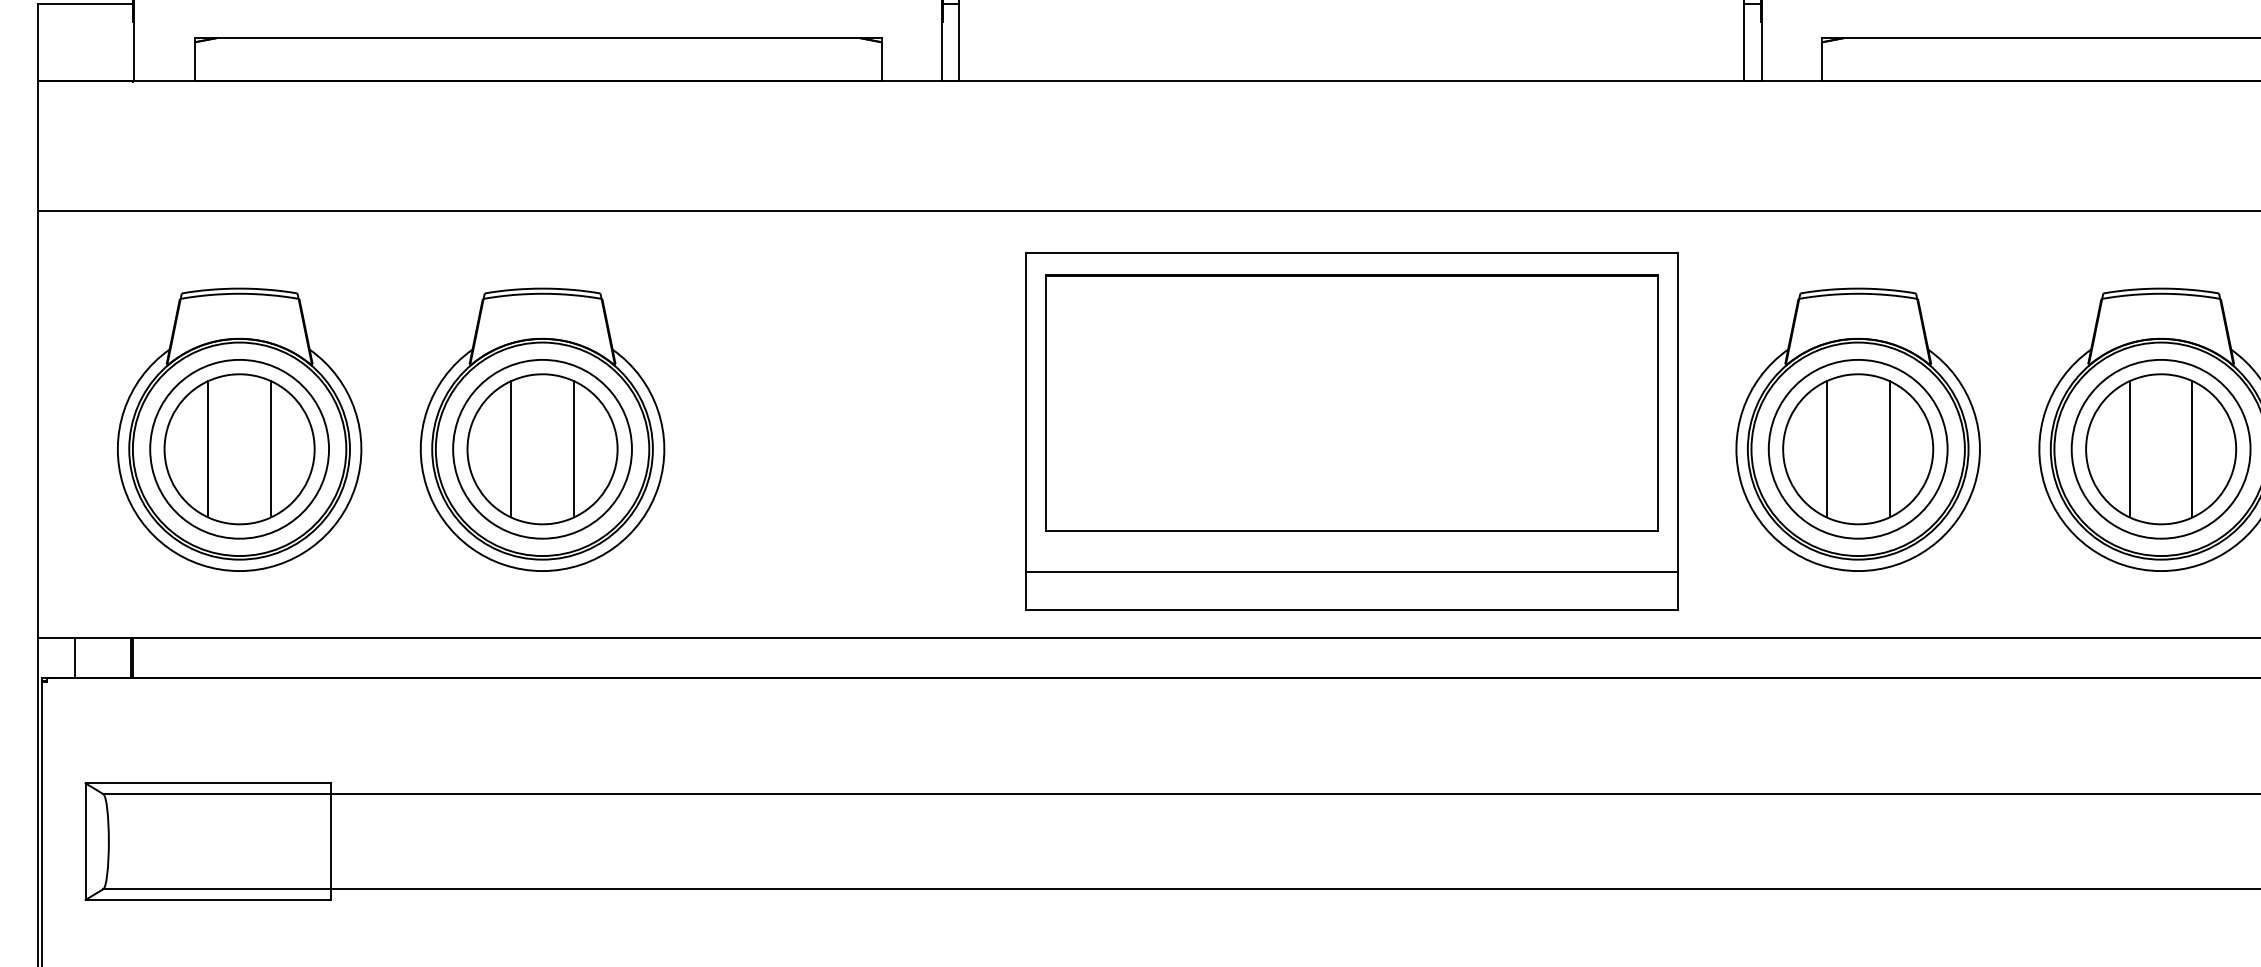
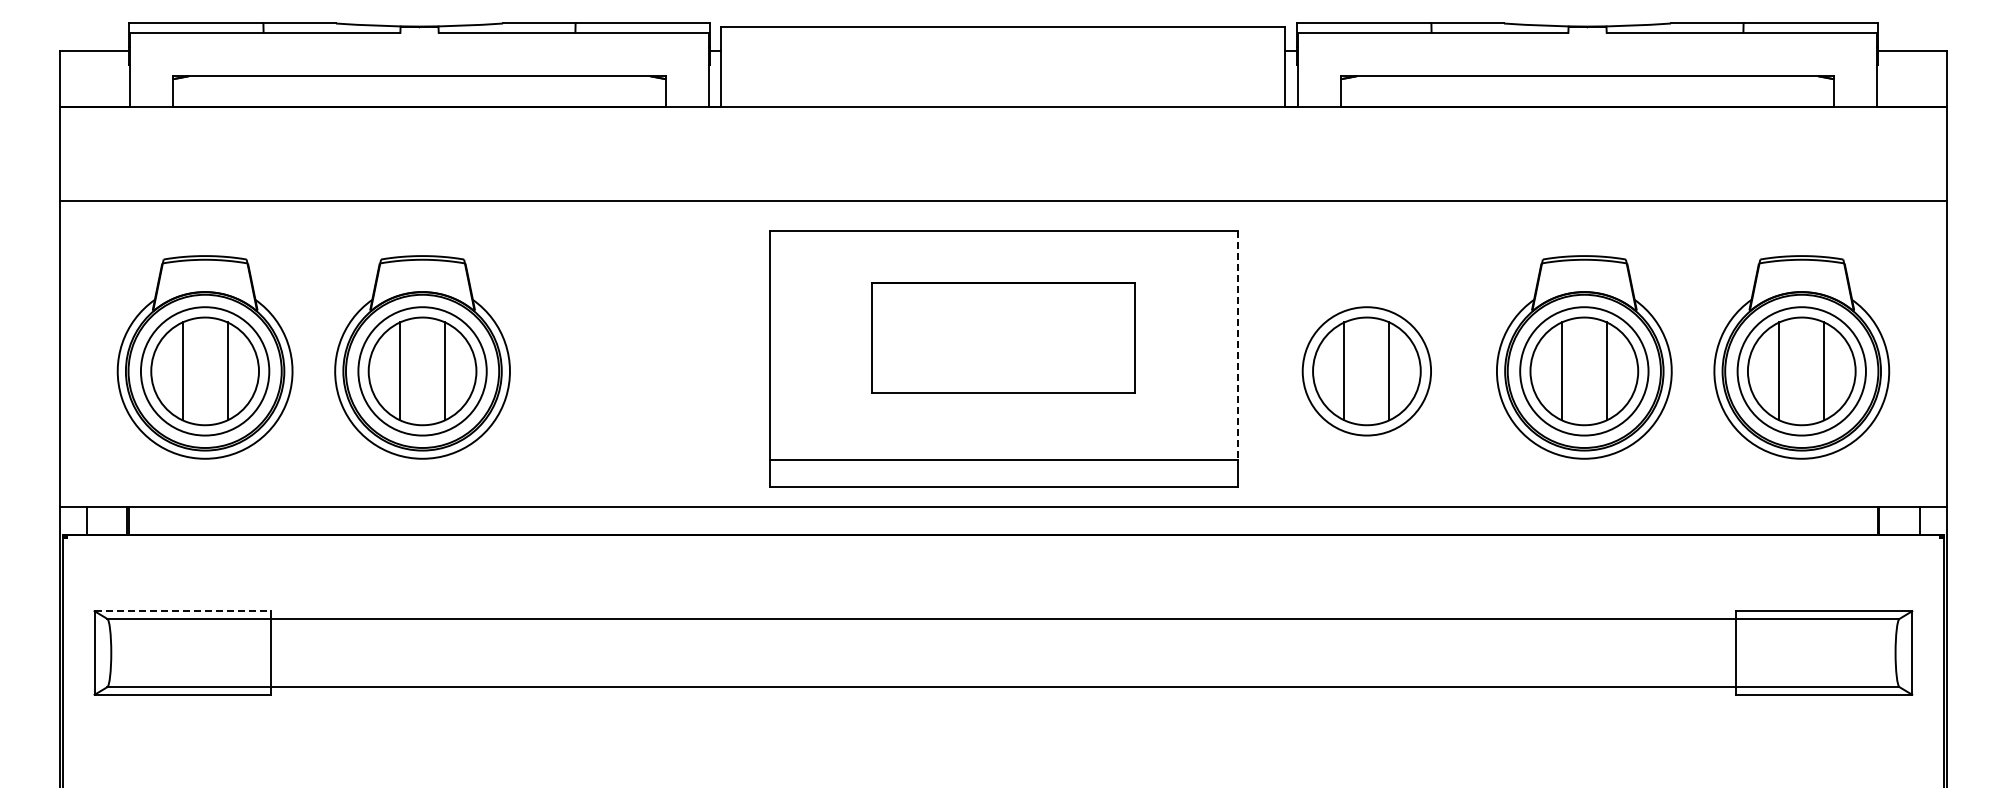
part: (1351, 402) -> (1003, 337), size x0.6
line: (1677, 413) -> (1237, 345), solid -> dashed
part: (1857, 429) -> (1366, 357), removed
line: (209, 783) -> (183, 611), solid -> dashed

